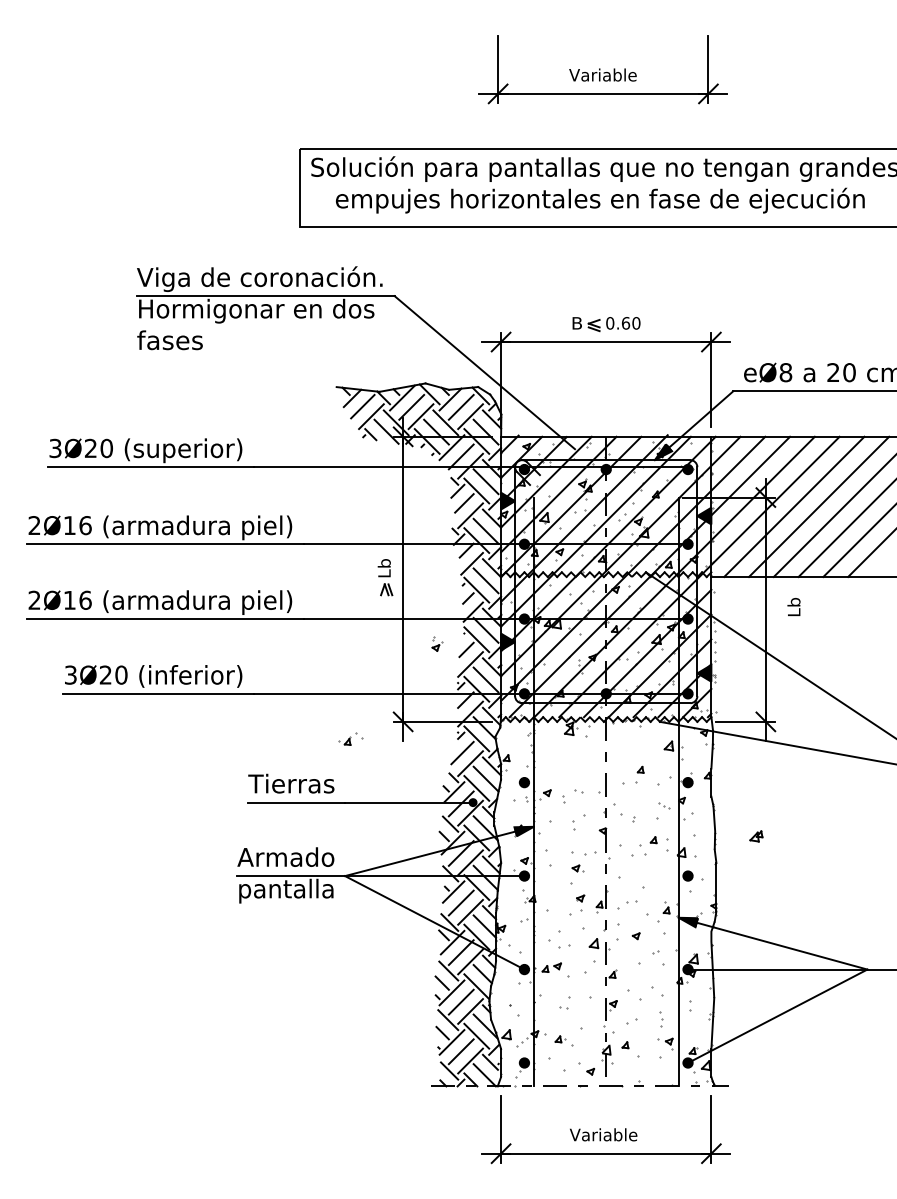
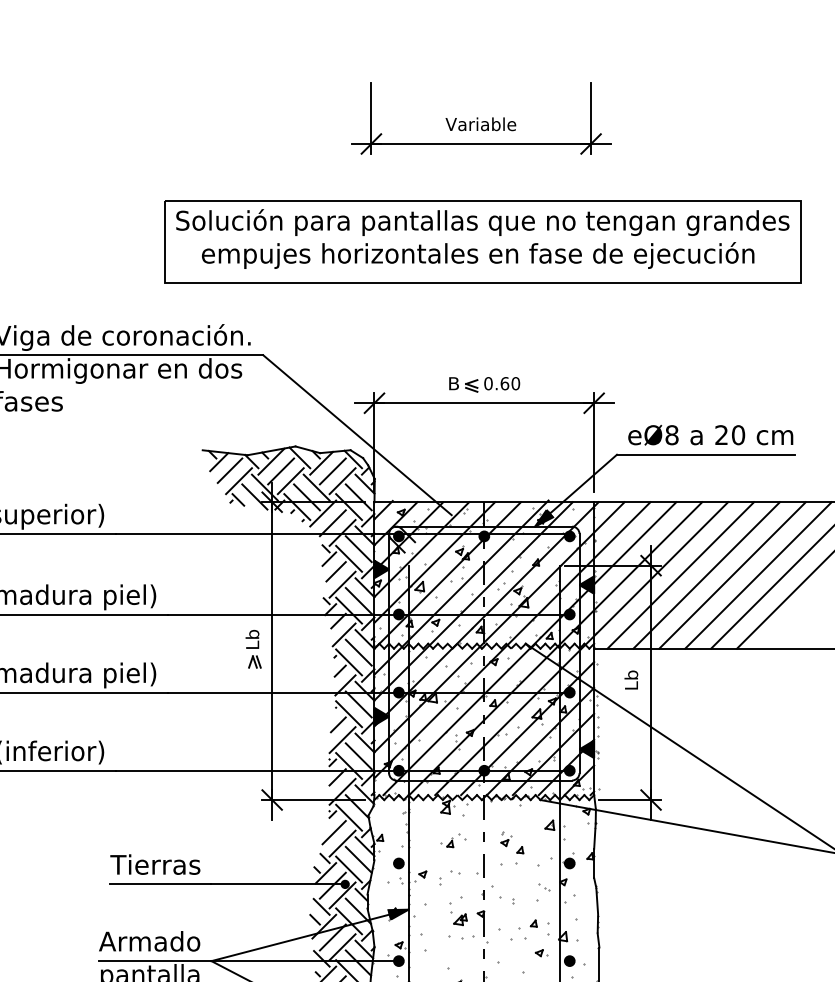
text: (793, 607) -> (630, 680), moved
part: (437, 643) -> (506, 838), moved
part: (350, 738) -> (453, 840), moved
part: (756, 836) -> (460, 919), moved
part: (577, 868) -> (541, 953), moved

